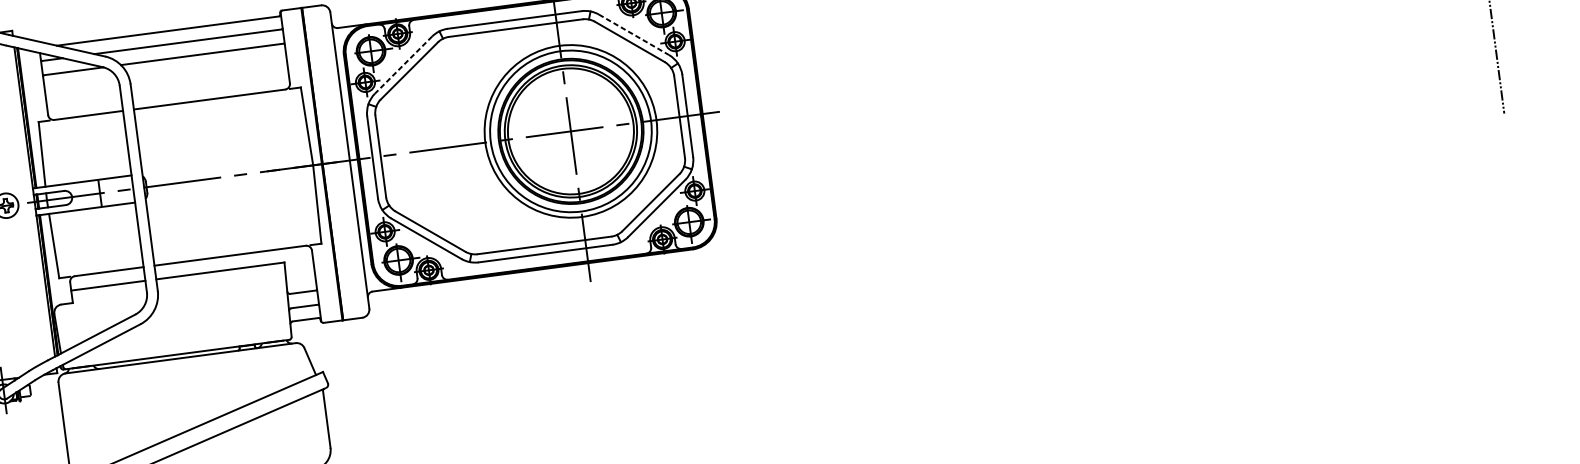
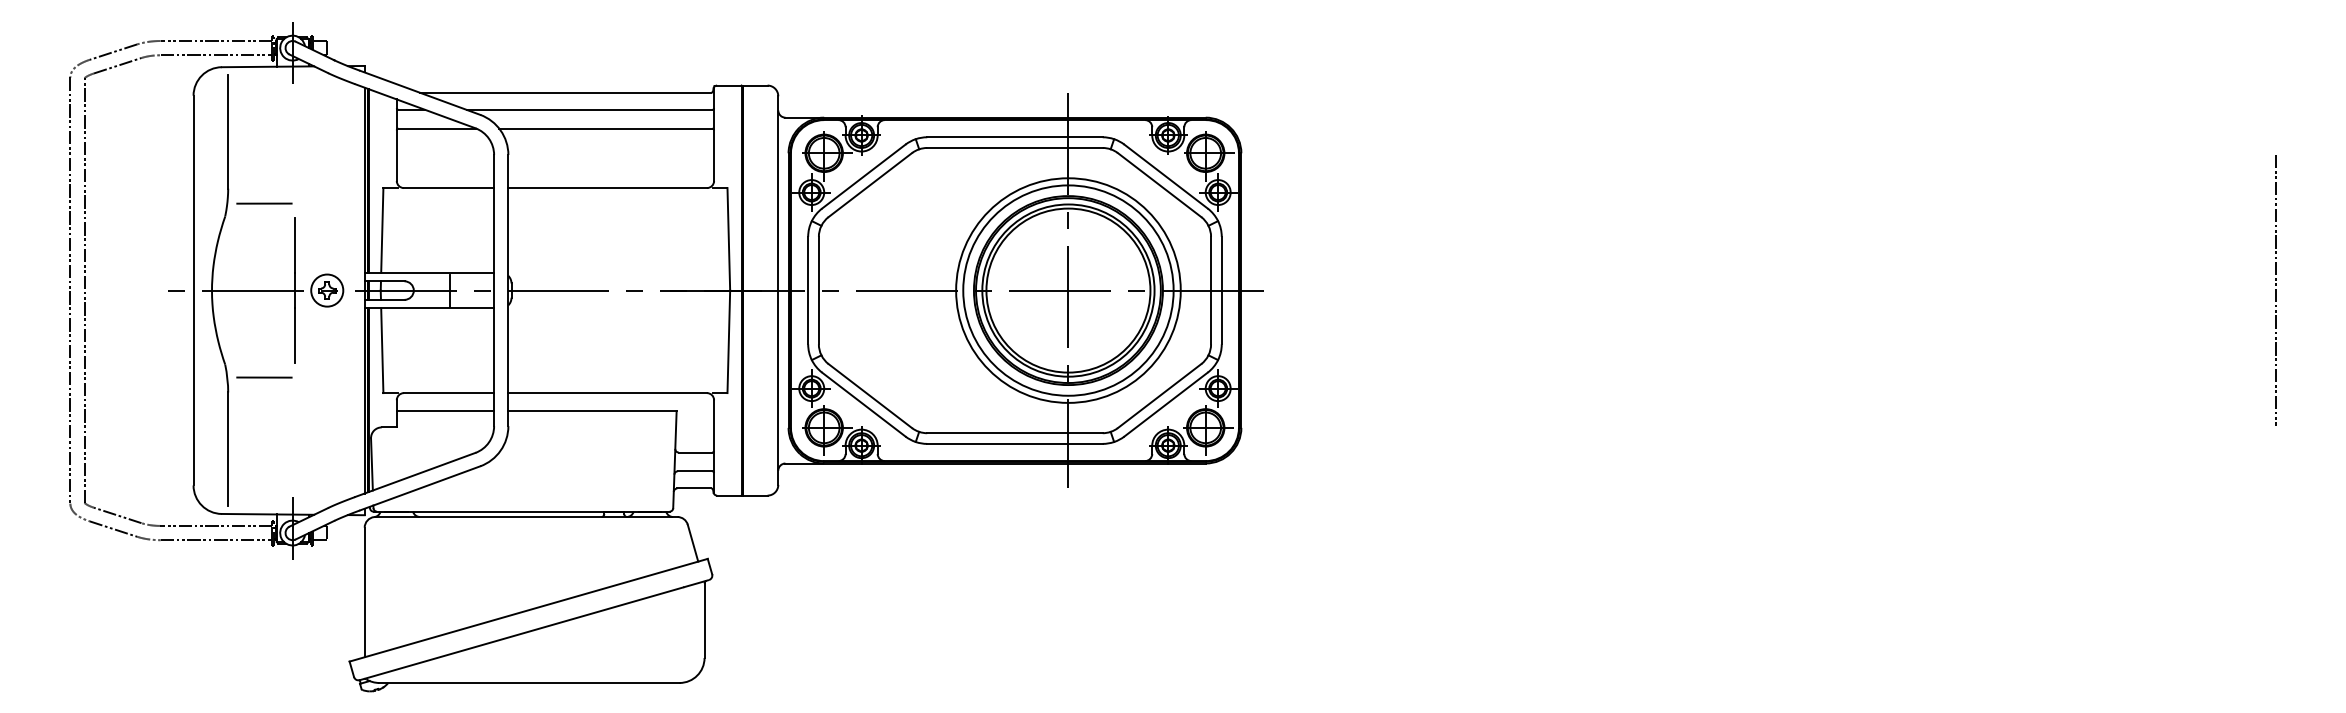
line: (634, 34) -> (1166, 176), dashed -> solid
line: (403, 65) -> (863, 176), dashed -> solid

